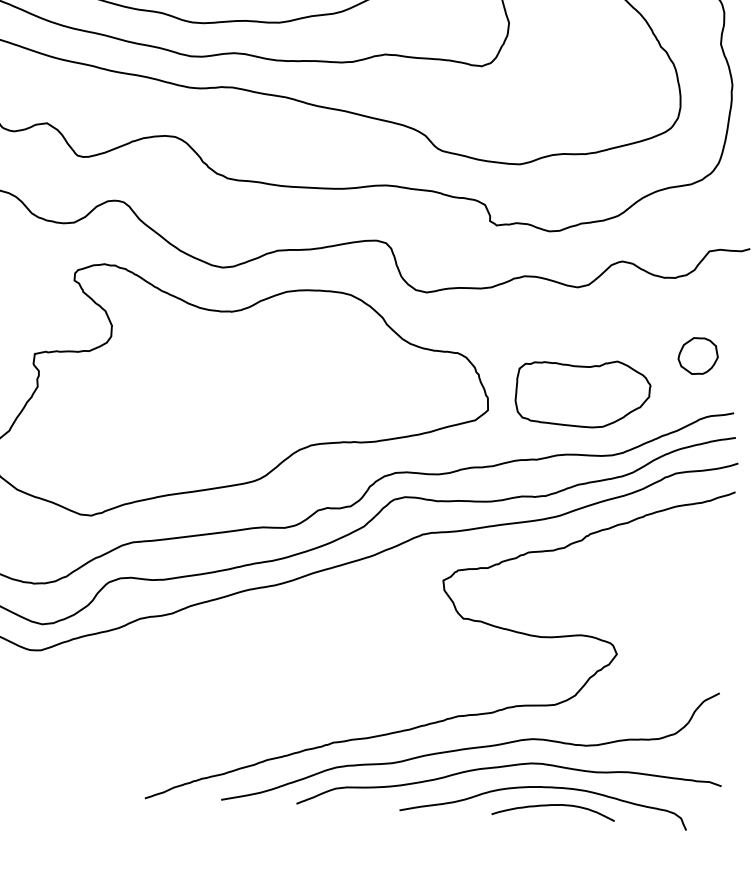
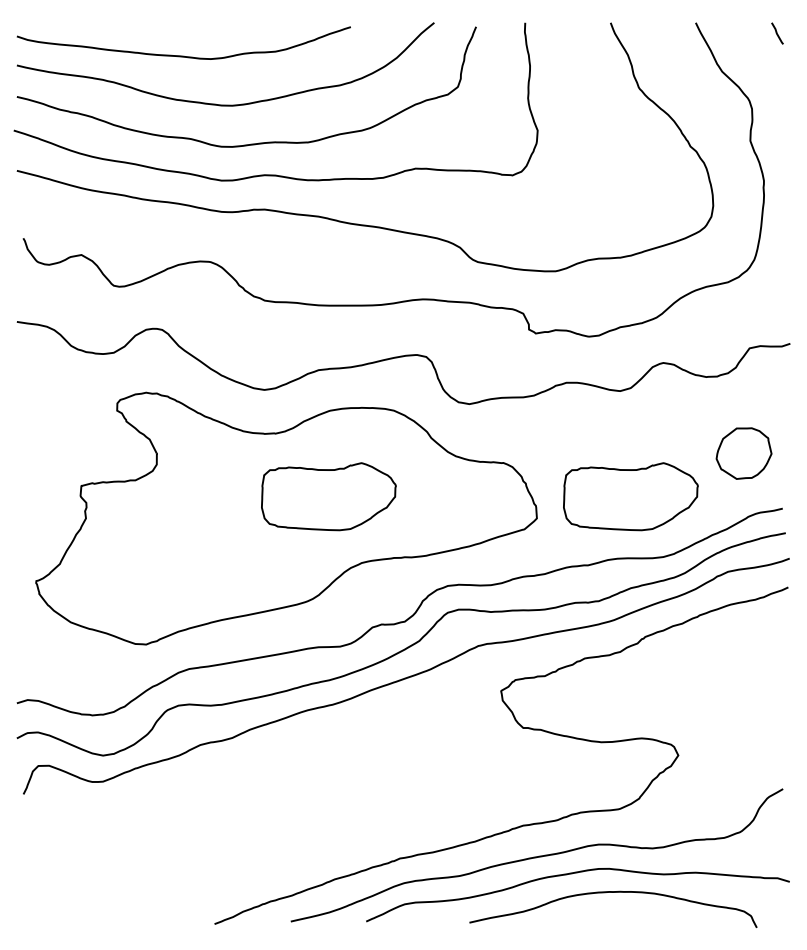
part: (697, 356) -> (743, 453), size x1.4
part: (281, 377) -> (328, 496), added
curve: (553, 806) -> (623, 910), removed

